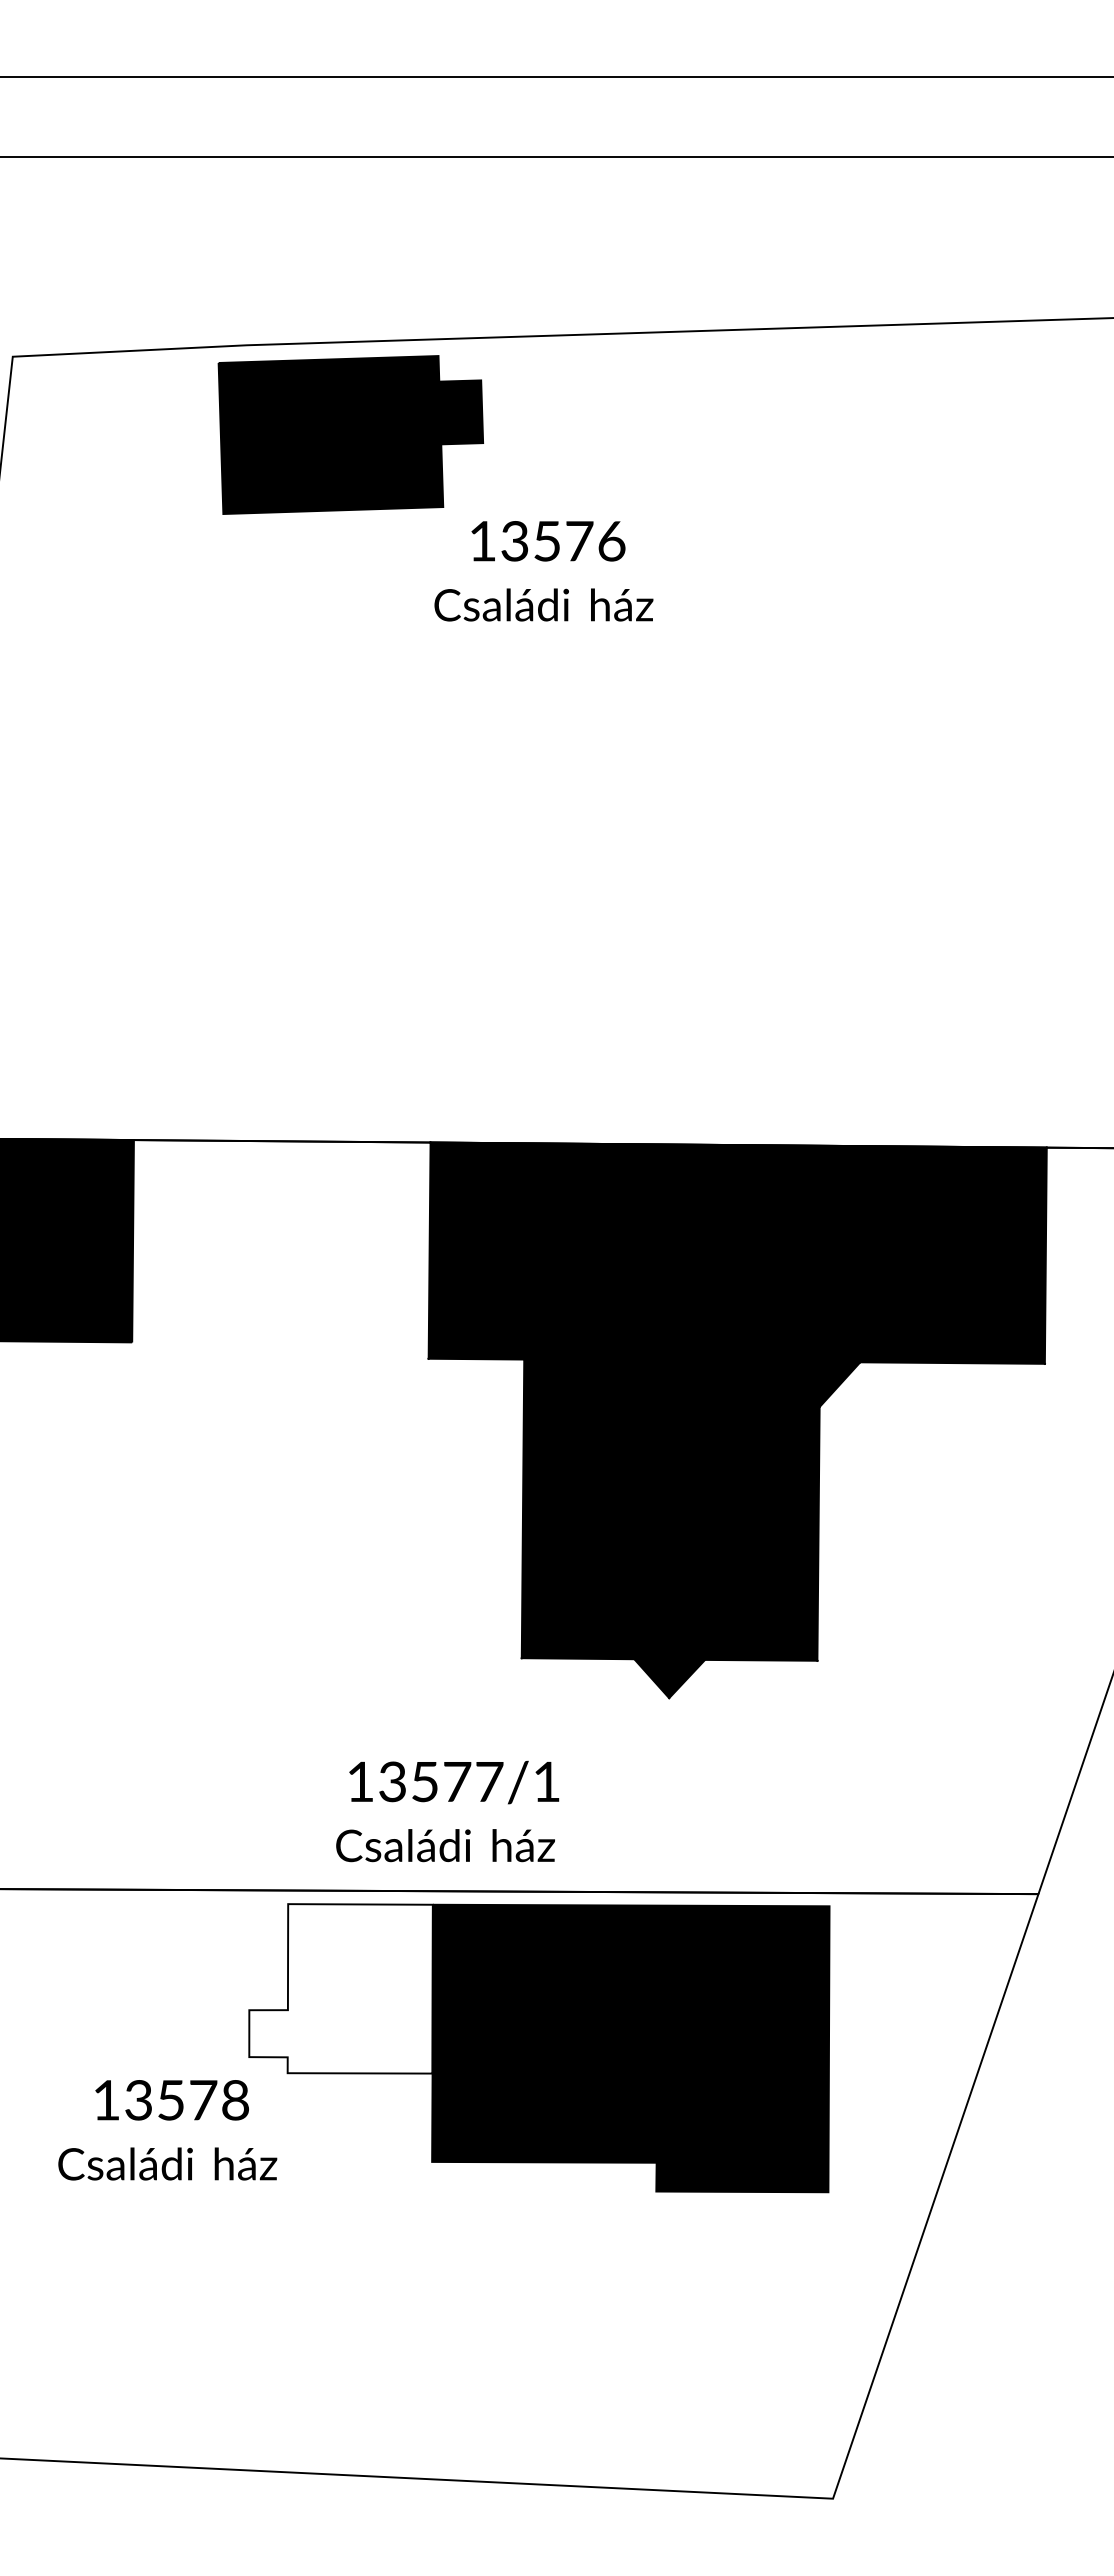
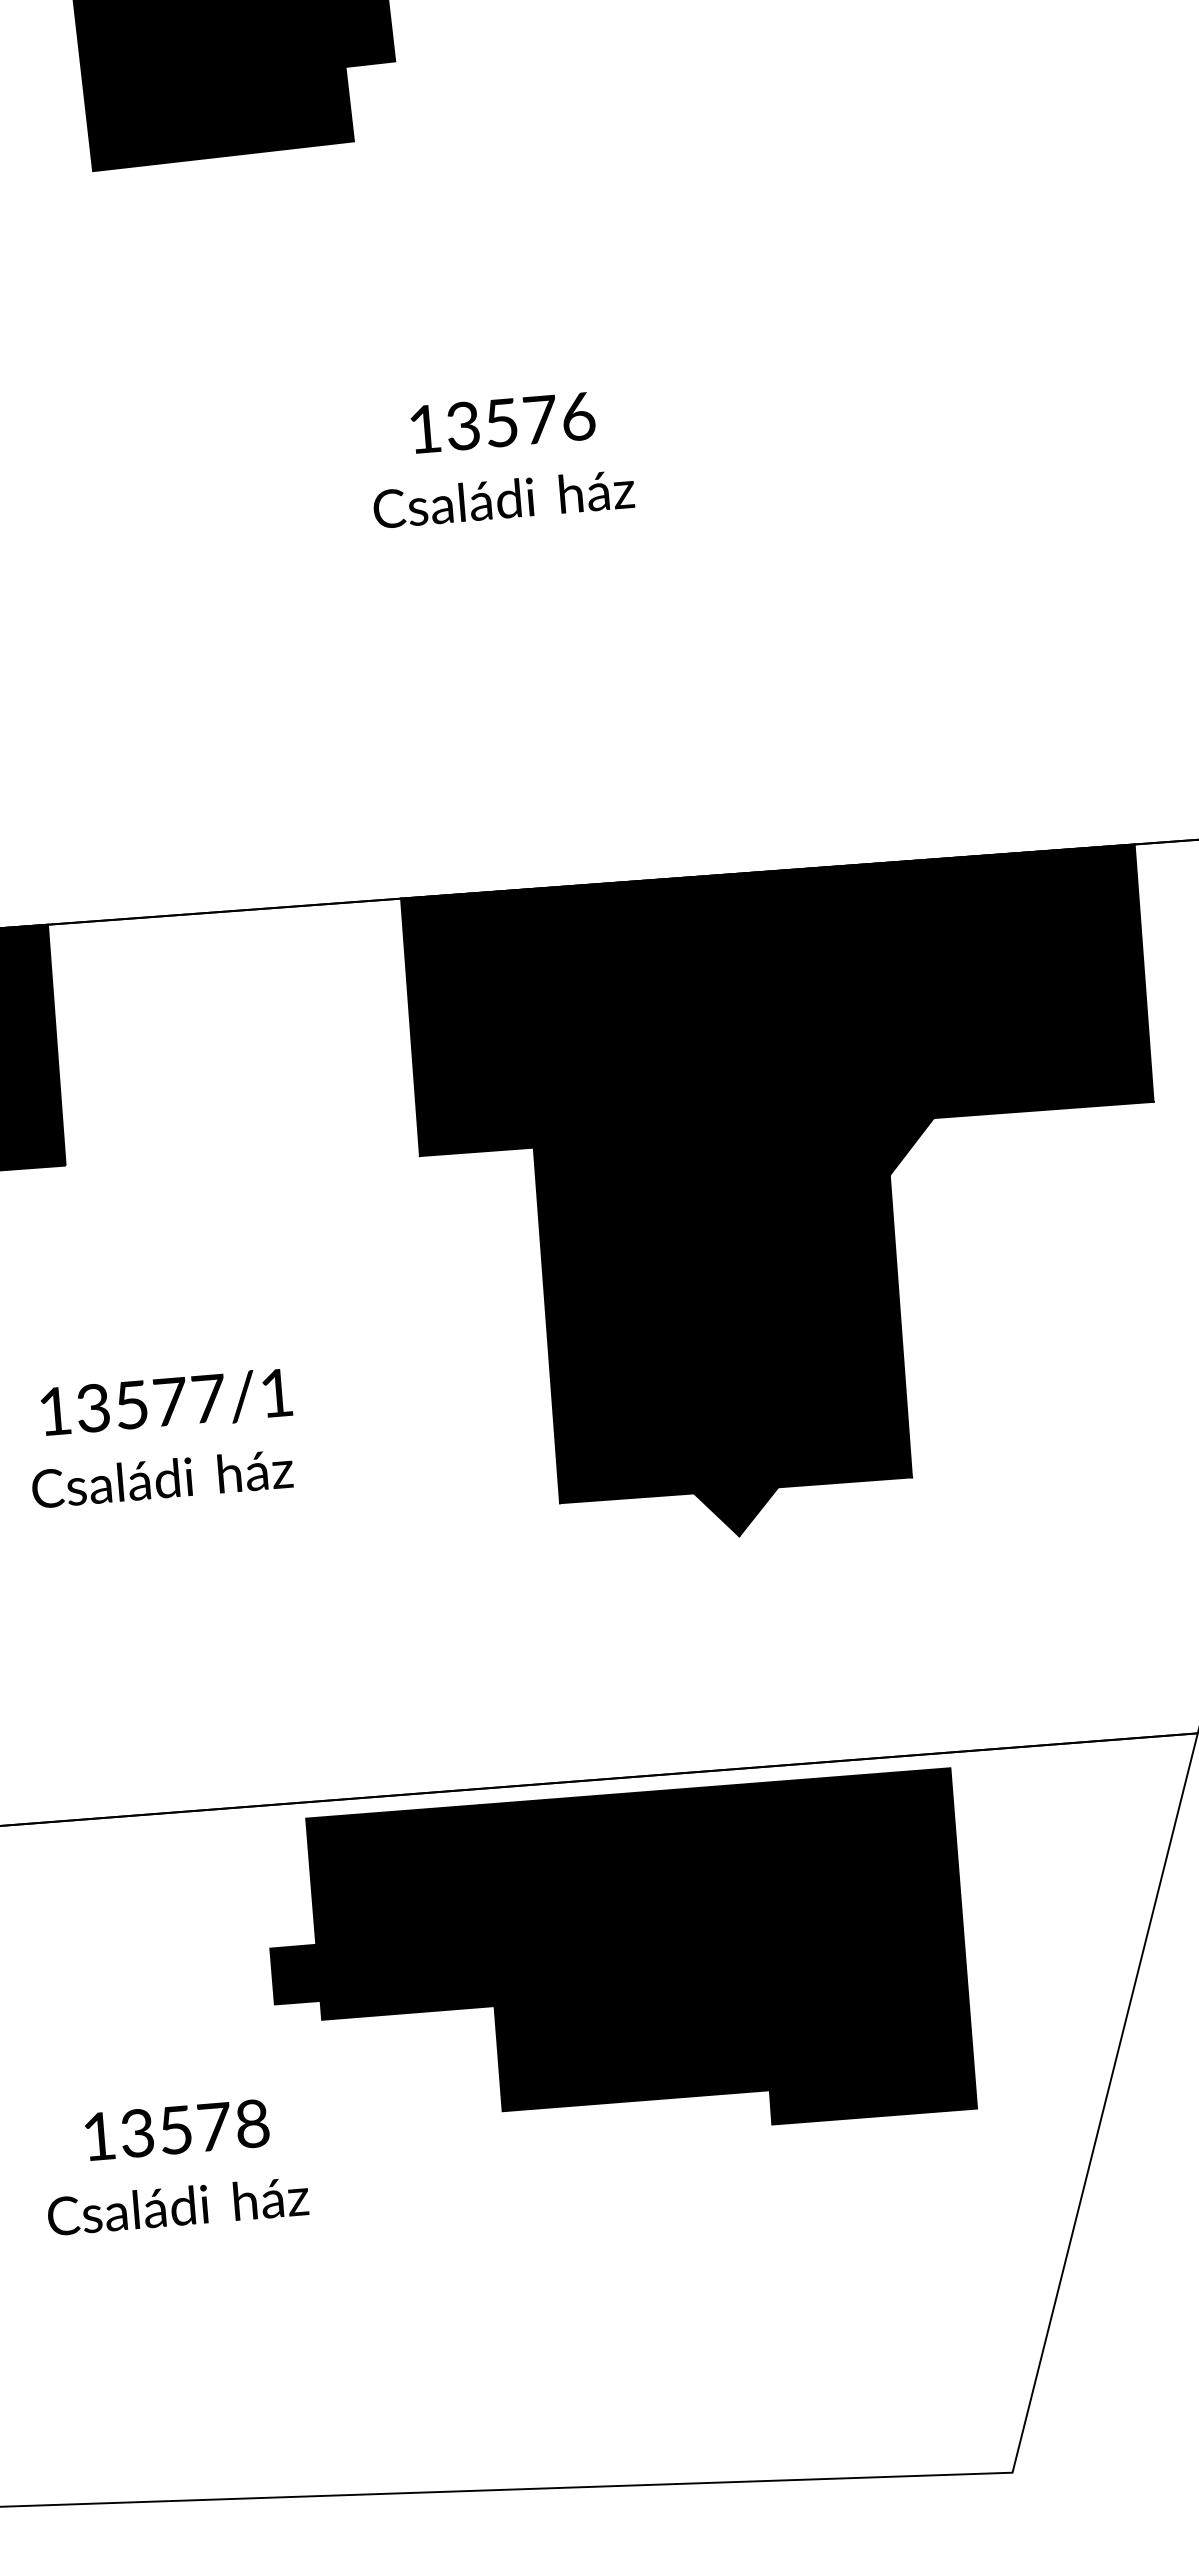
text: (543, 571) -> (500, 459), moved
text: (447, 1811) -> (161, 1438), moved
fill: (340, 1988) -> (376, 1913), added
text: (167, 2130) -> (174, 2166), moved

